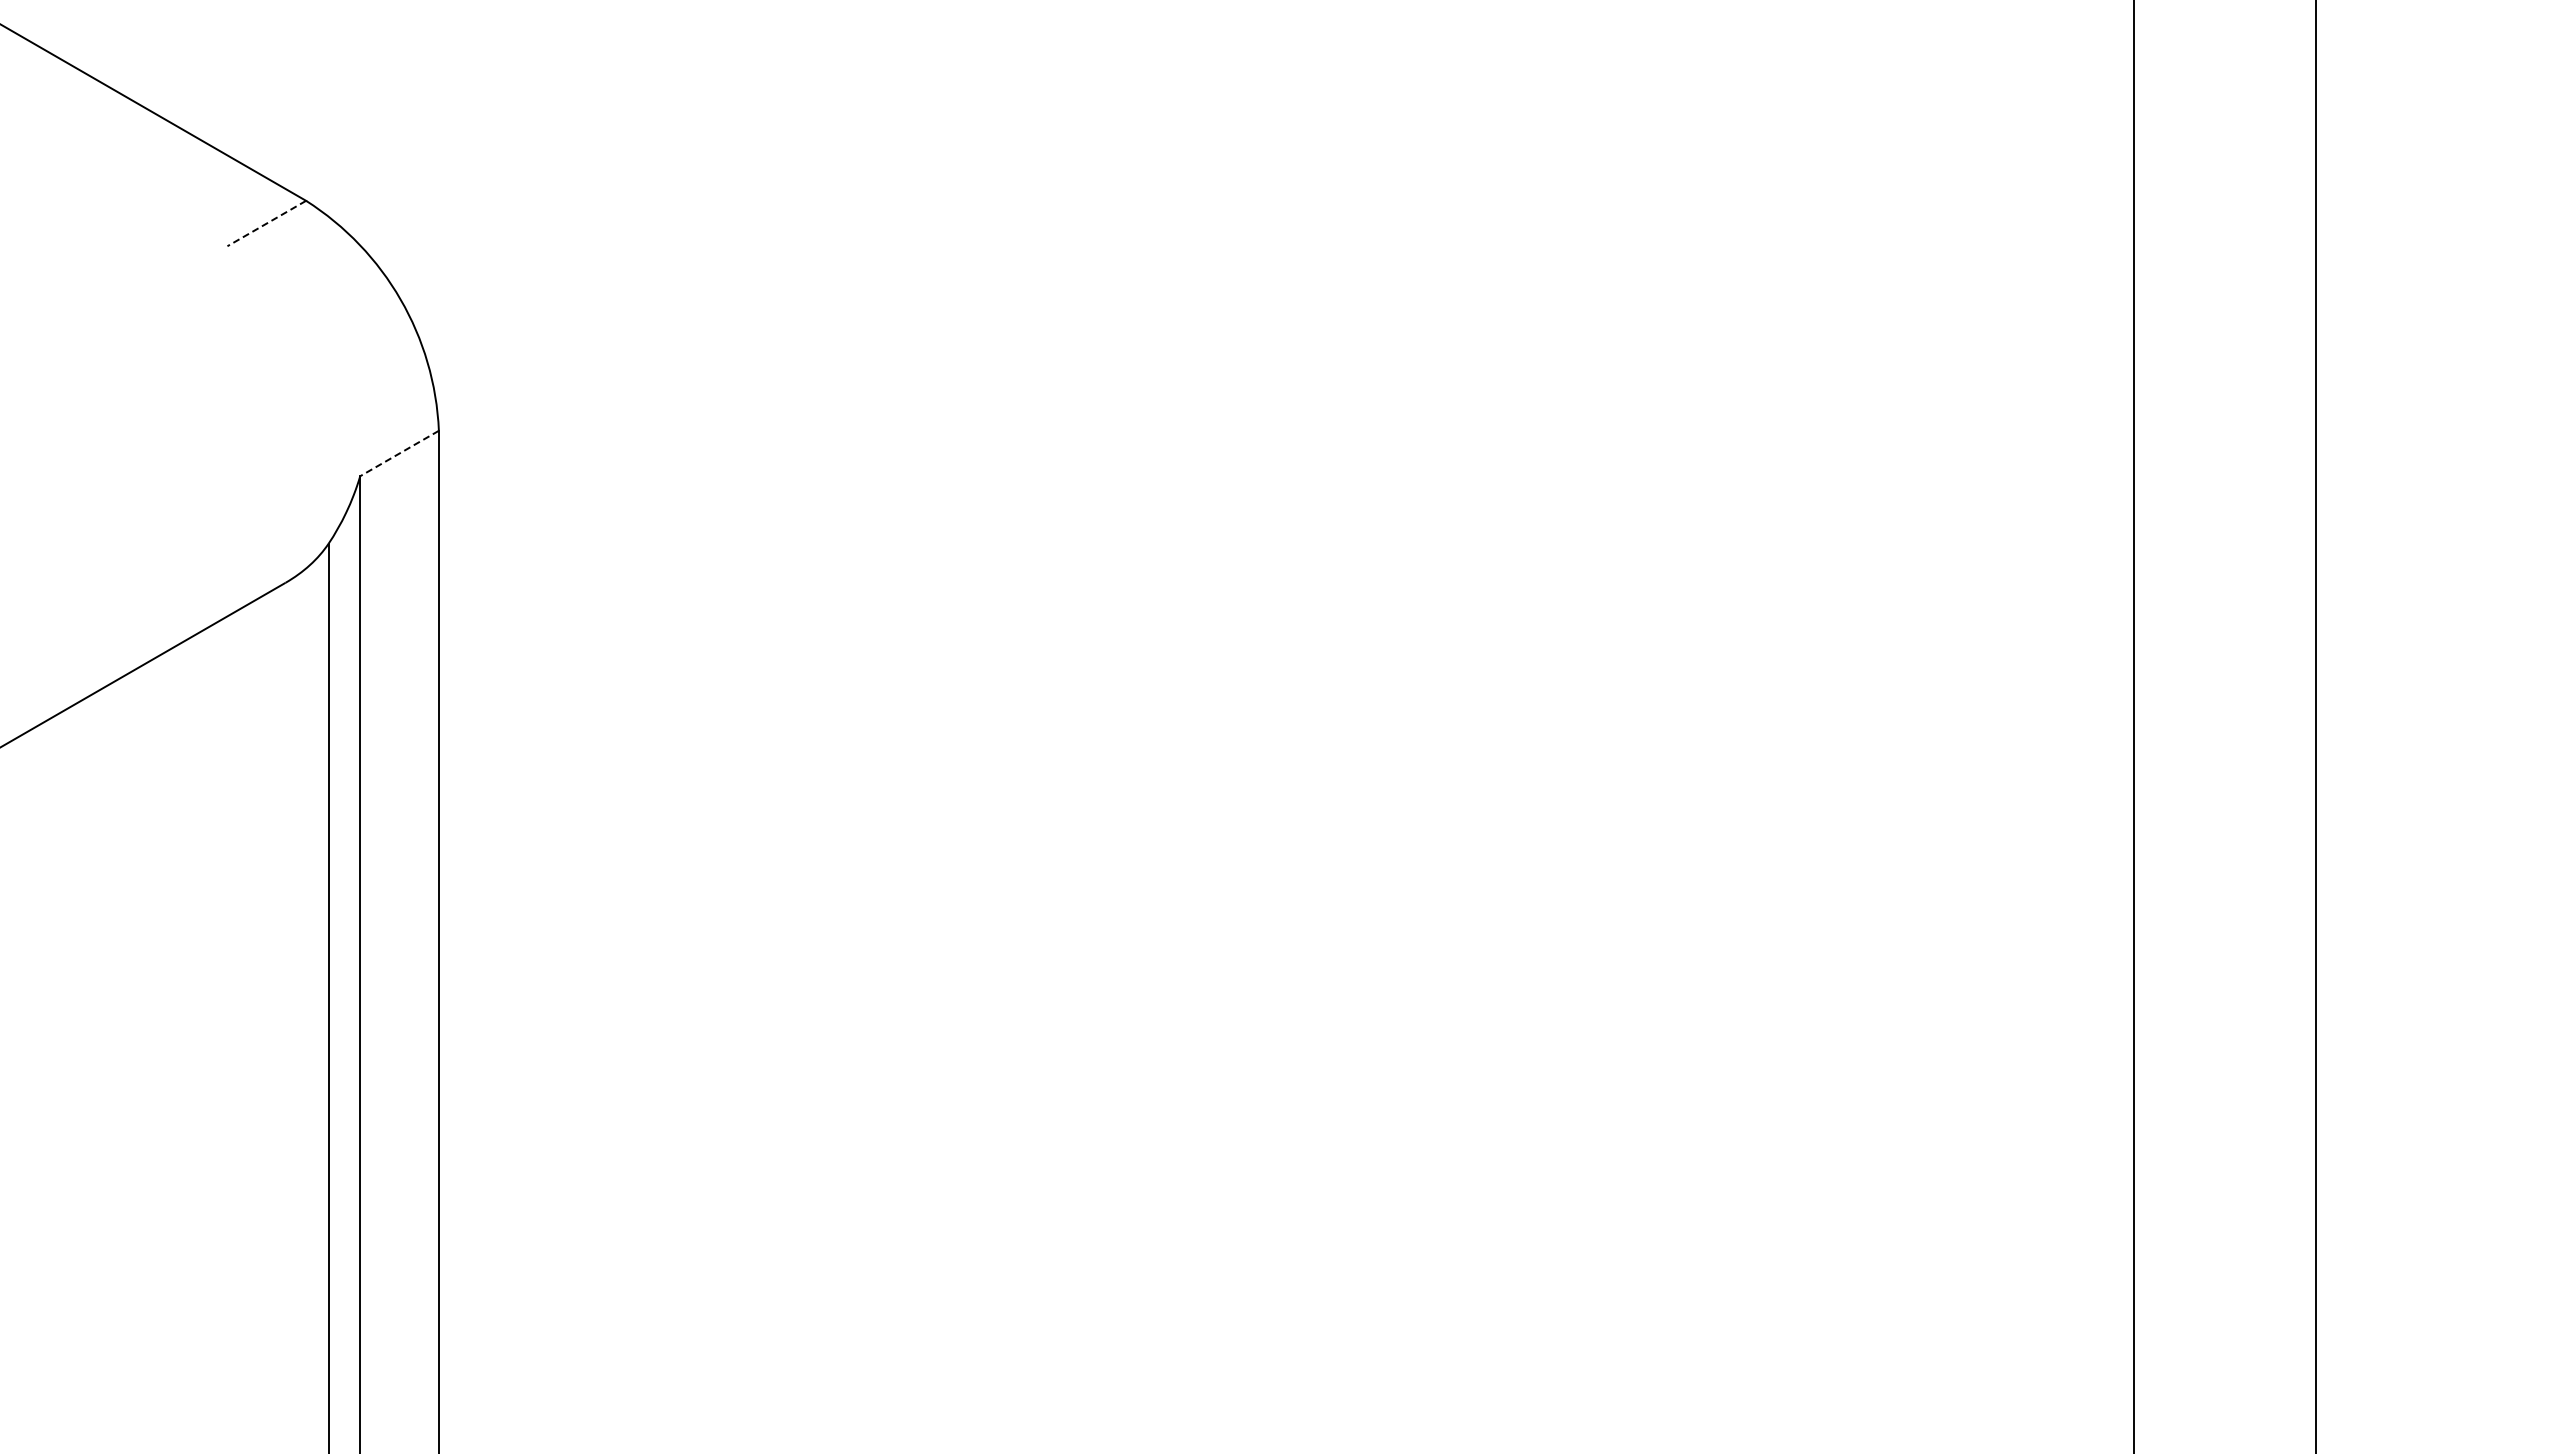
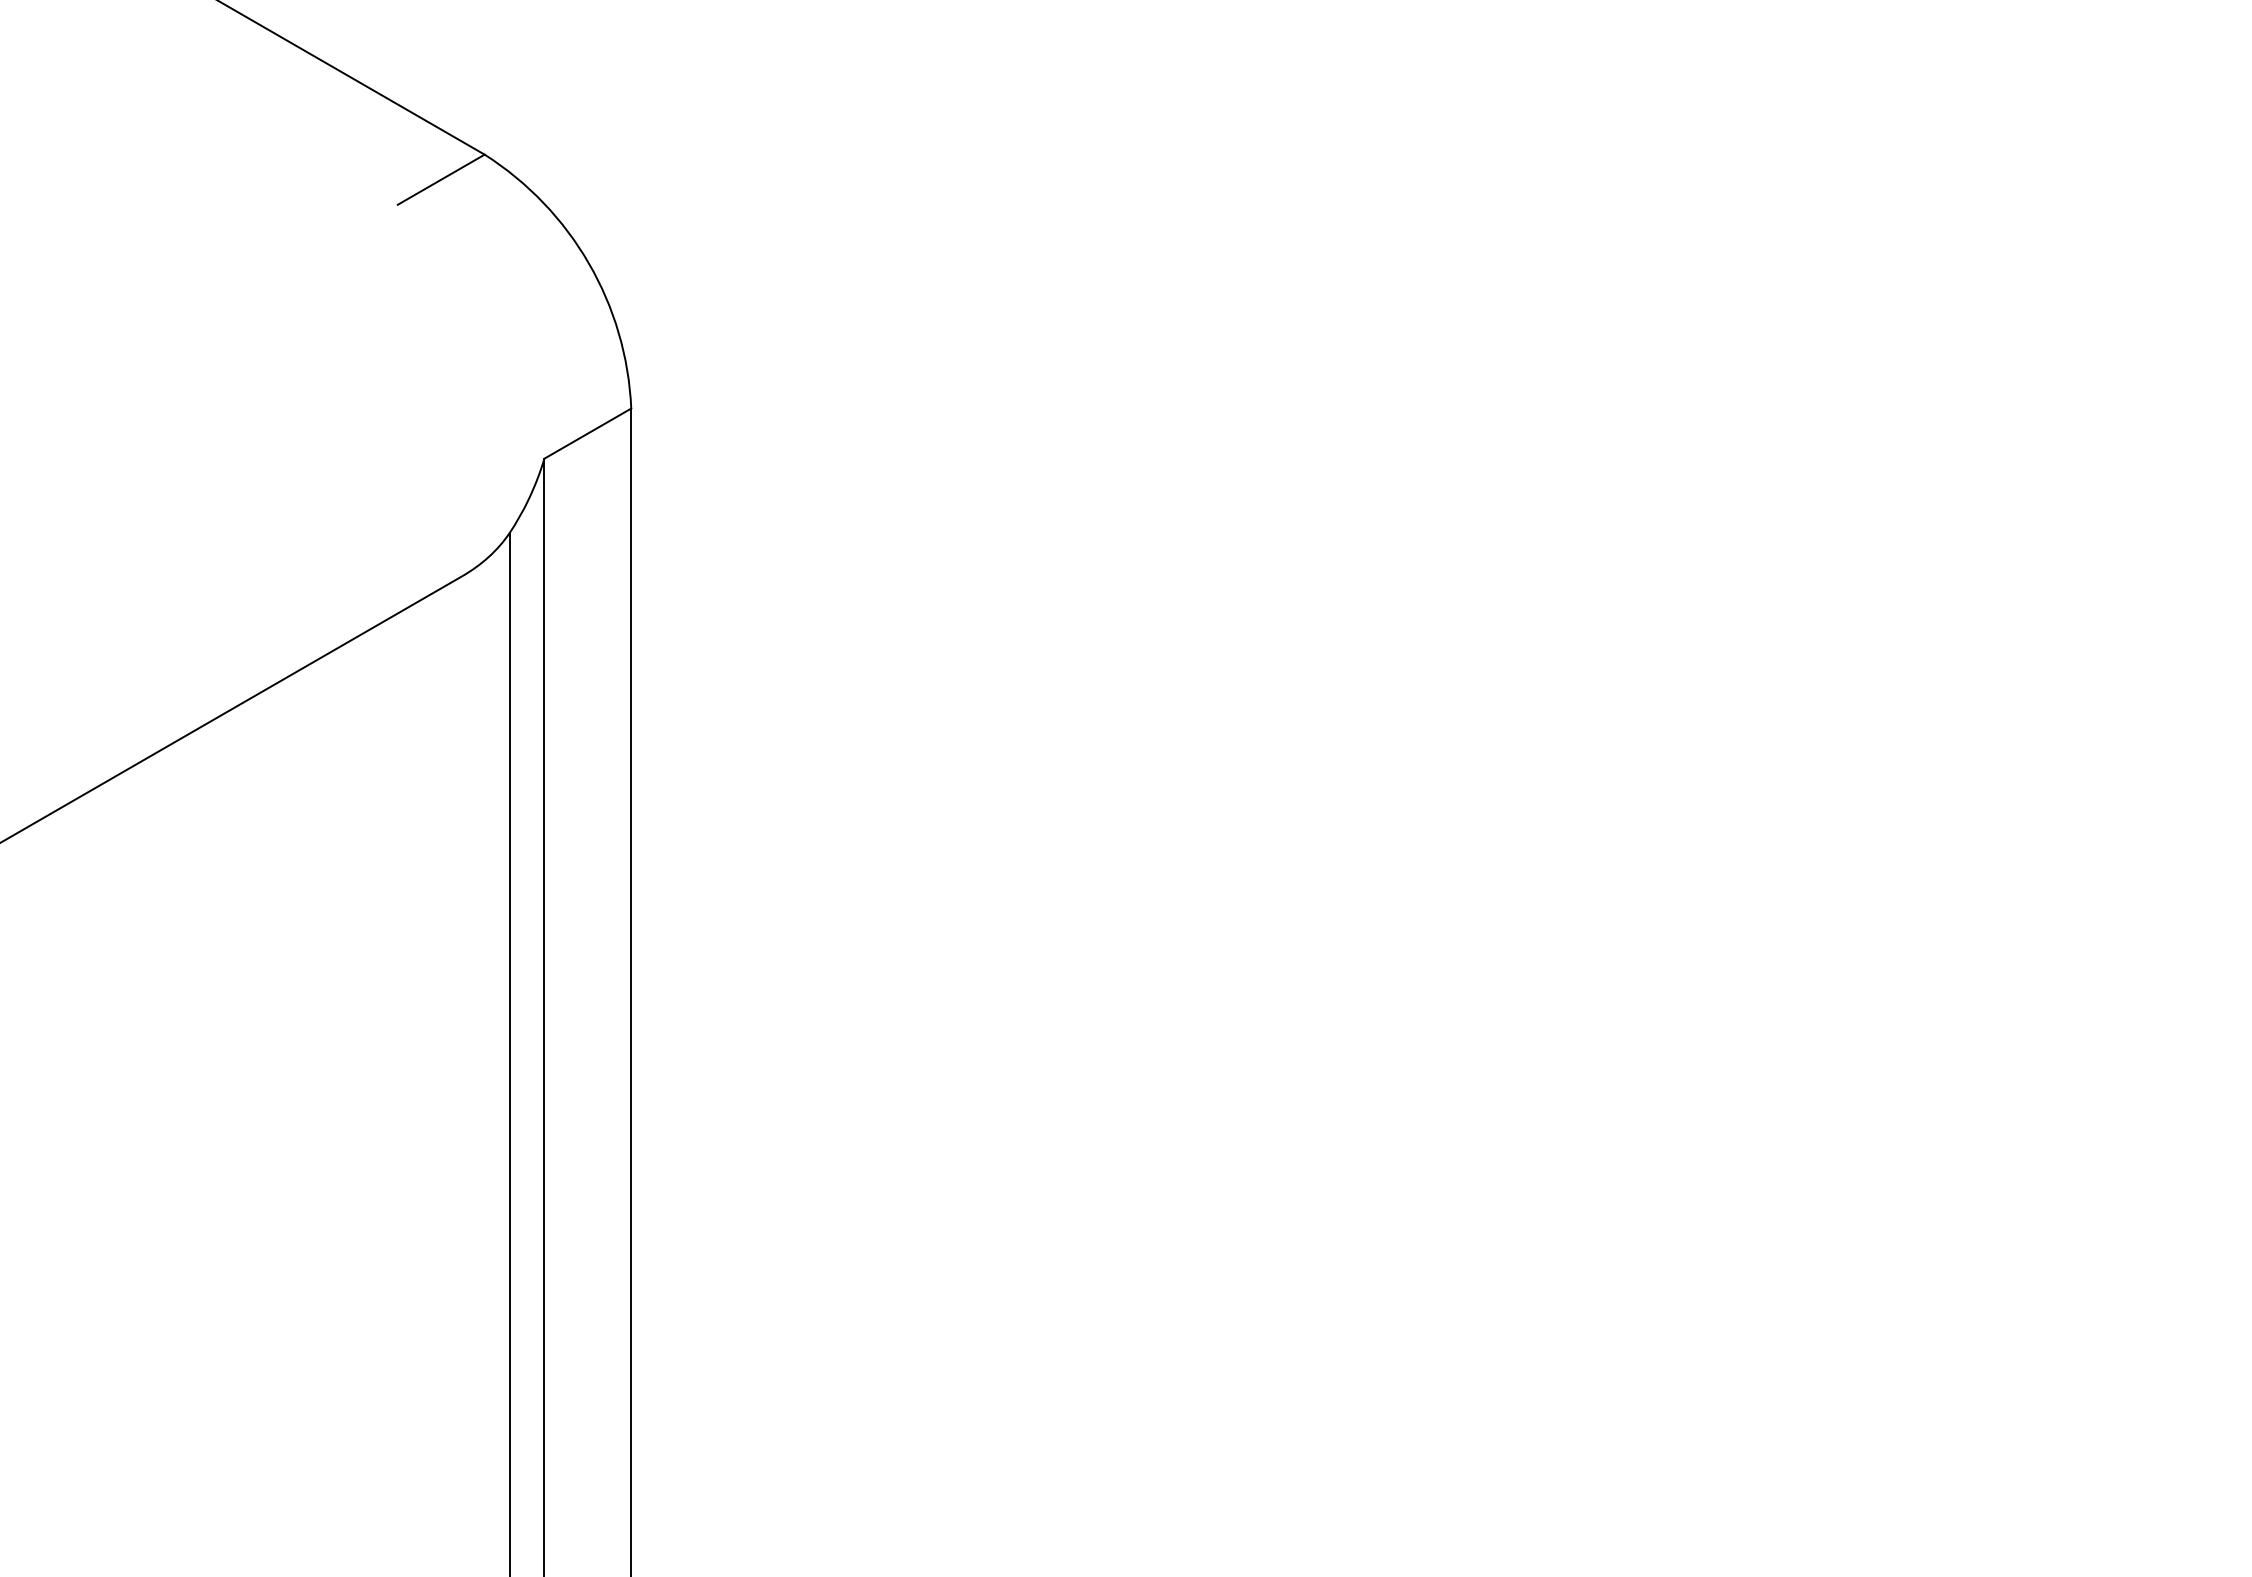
line: (266, 223) -> (440, 179), dashed -> solid
line: (399, 453) -> (587, 433), dashed -> solid

